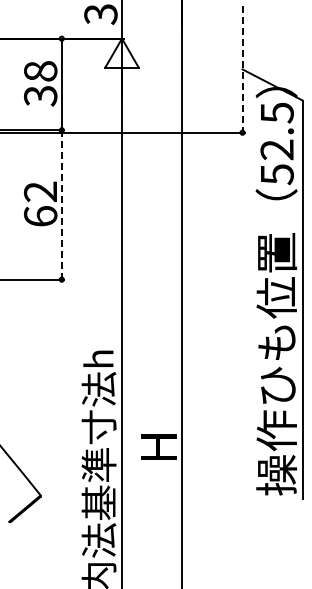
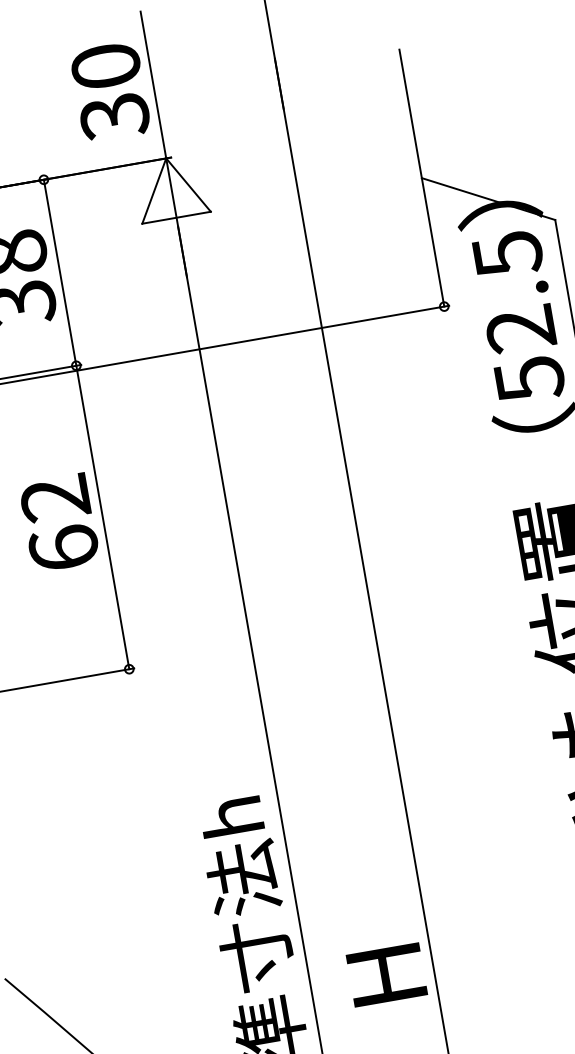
line: (242, 69) -> (421, 178), dashed -> solid
line: (61, 204) -> (102, 516), dashed -> solid

